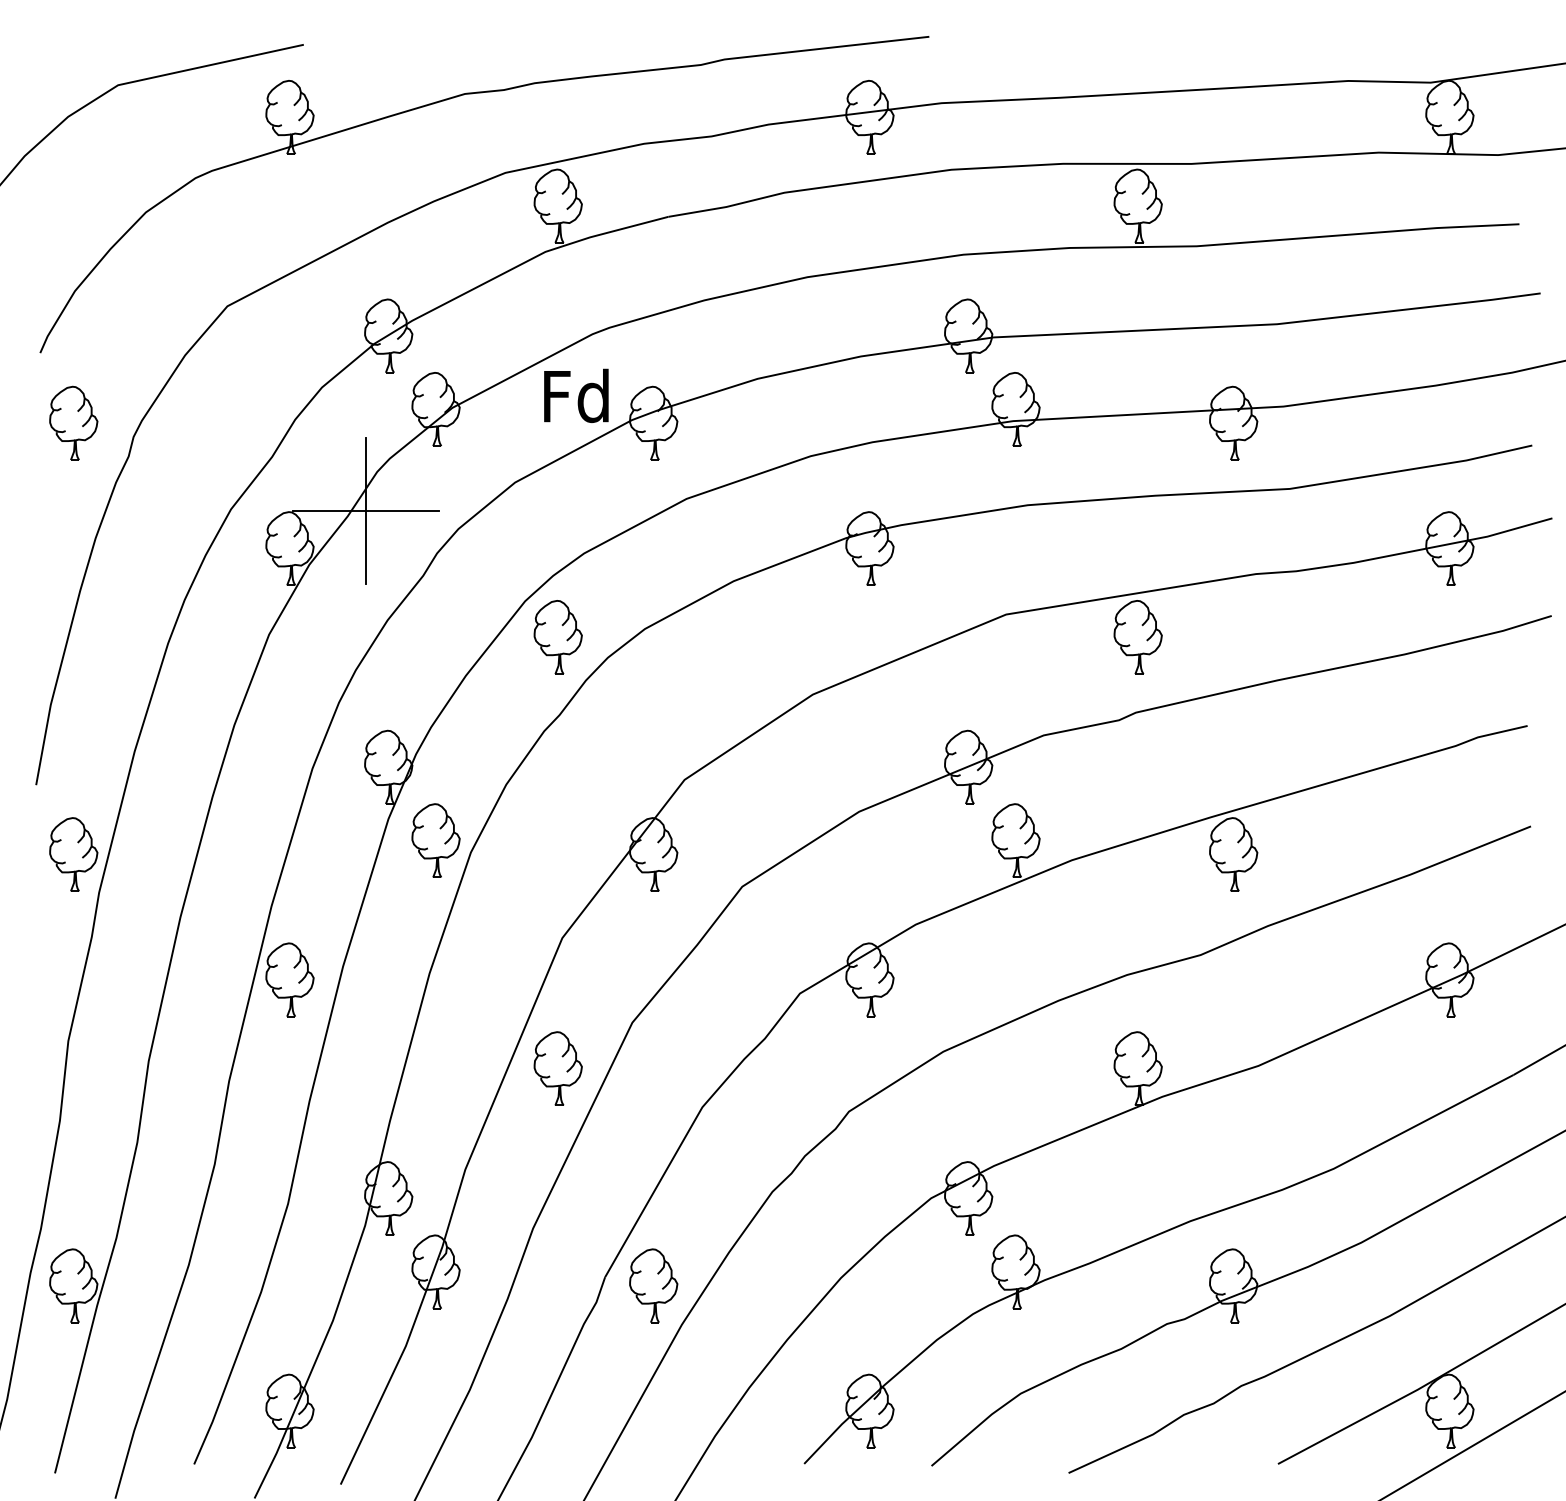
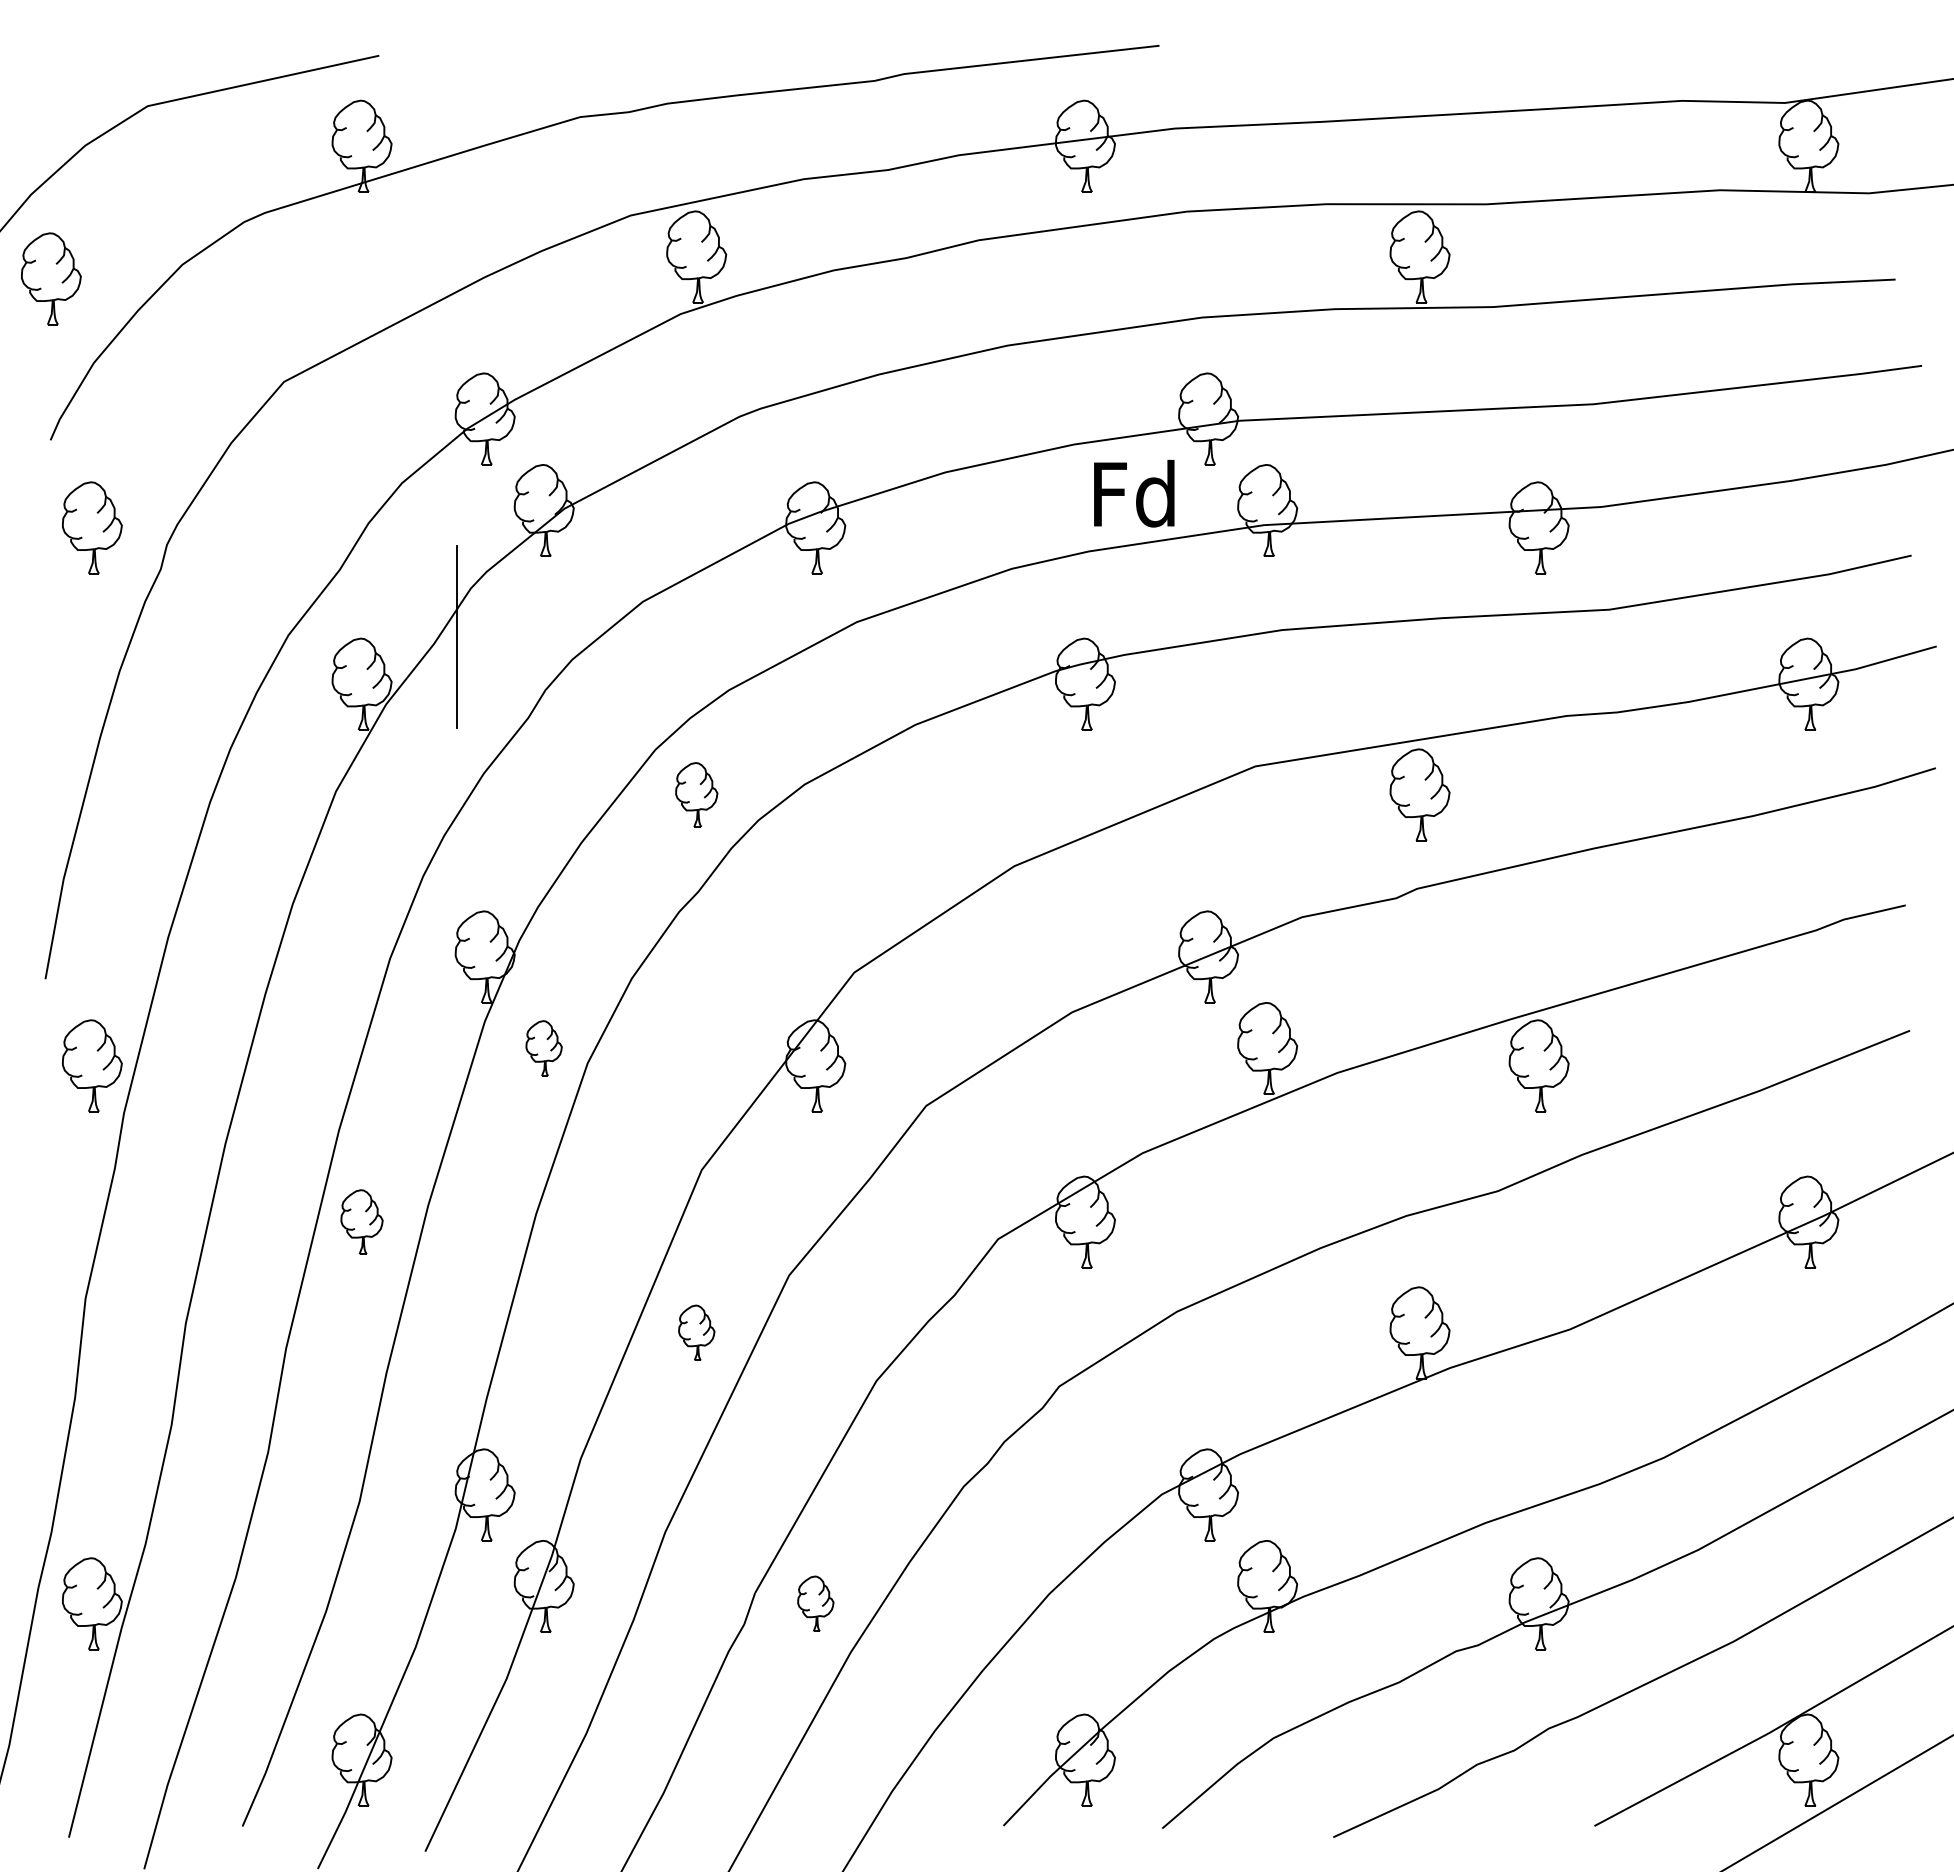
part: (41, 223) -> (51, 278), added
text: (576, 395) -> (1134, 493), moved
line: (365, 511) -> (456, 637), removed
part: (558, 637) -> (696, 794), size x0.7
part: (435, 840) -> (543, 1048), size x0.6
part: (289, 979) -> (361, 1221), size x0.7
part: (558, 1068) -> (696, 1332), size x0.6
part: (653, 1285) -> (815, 1603), size x0.6

